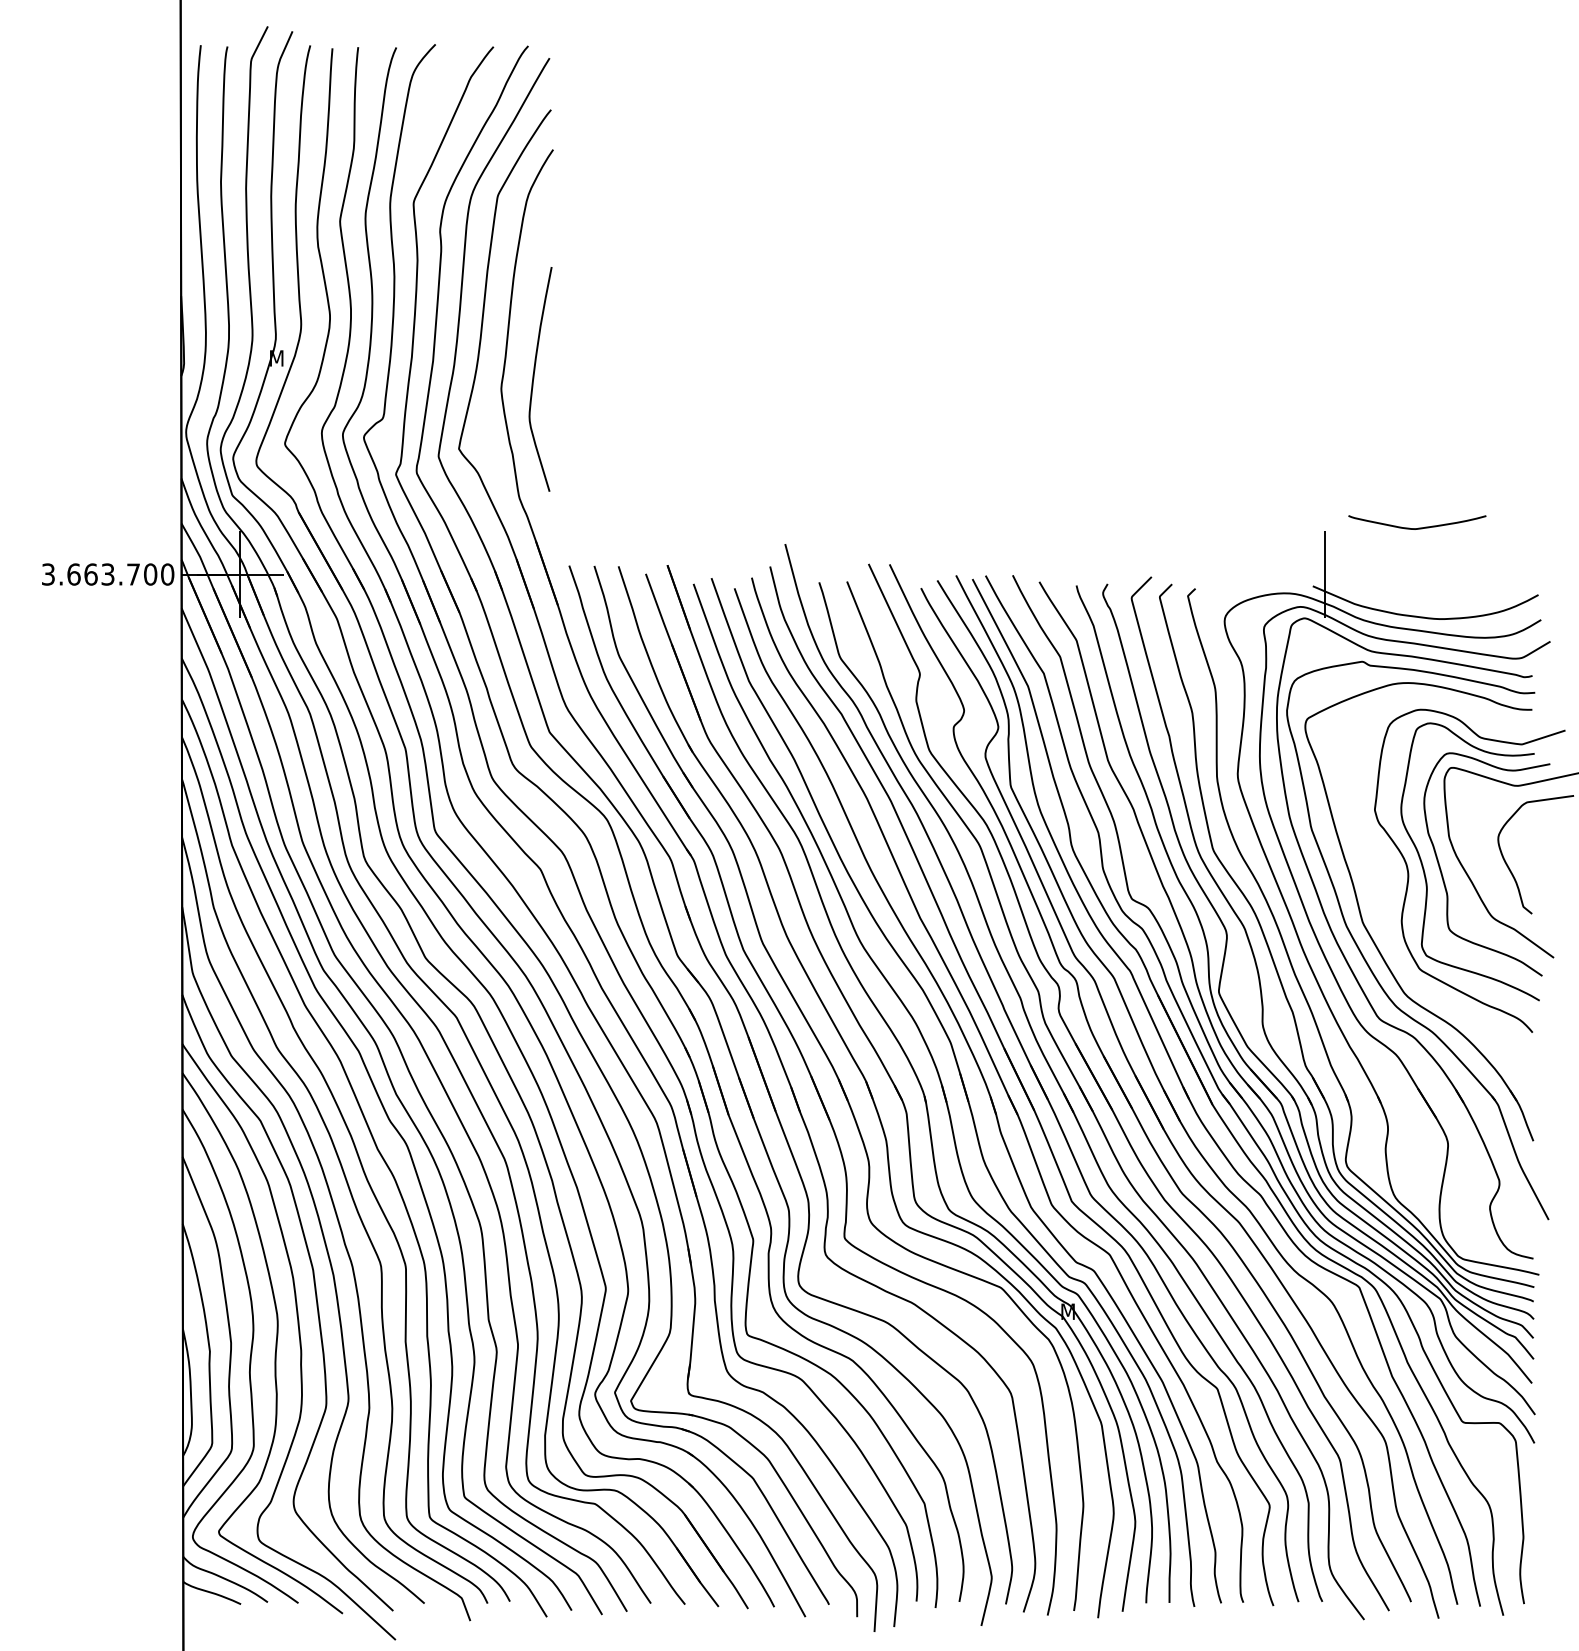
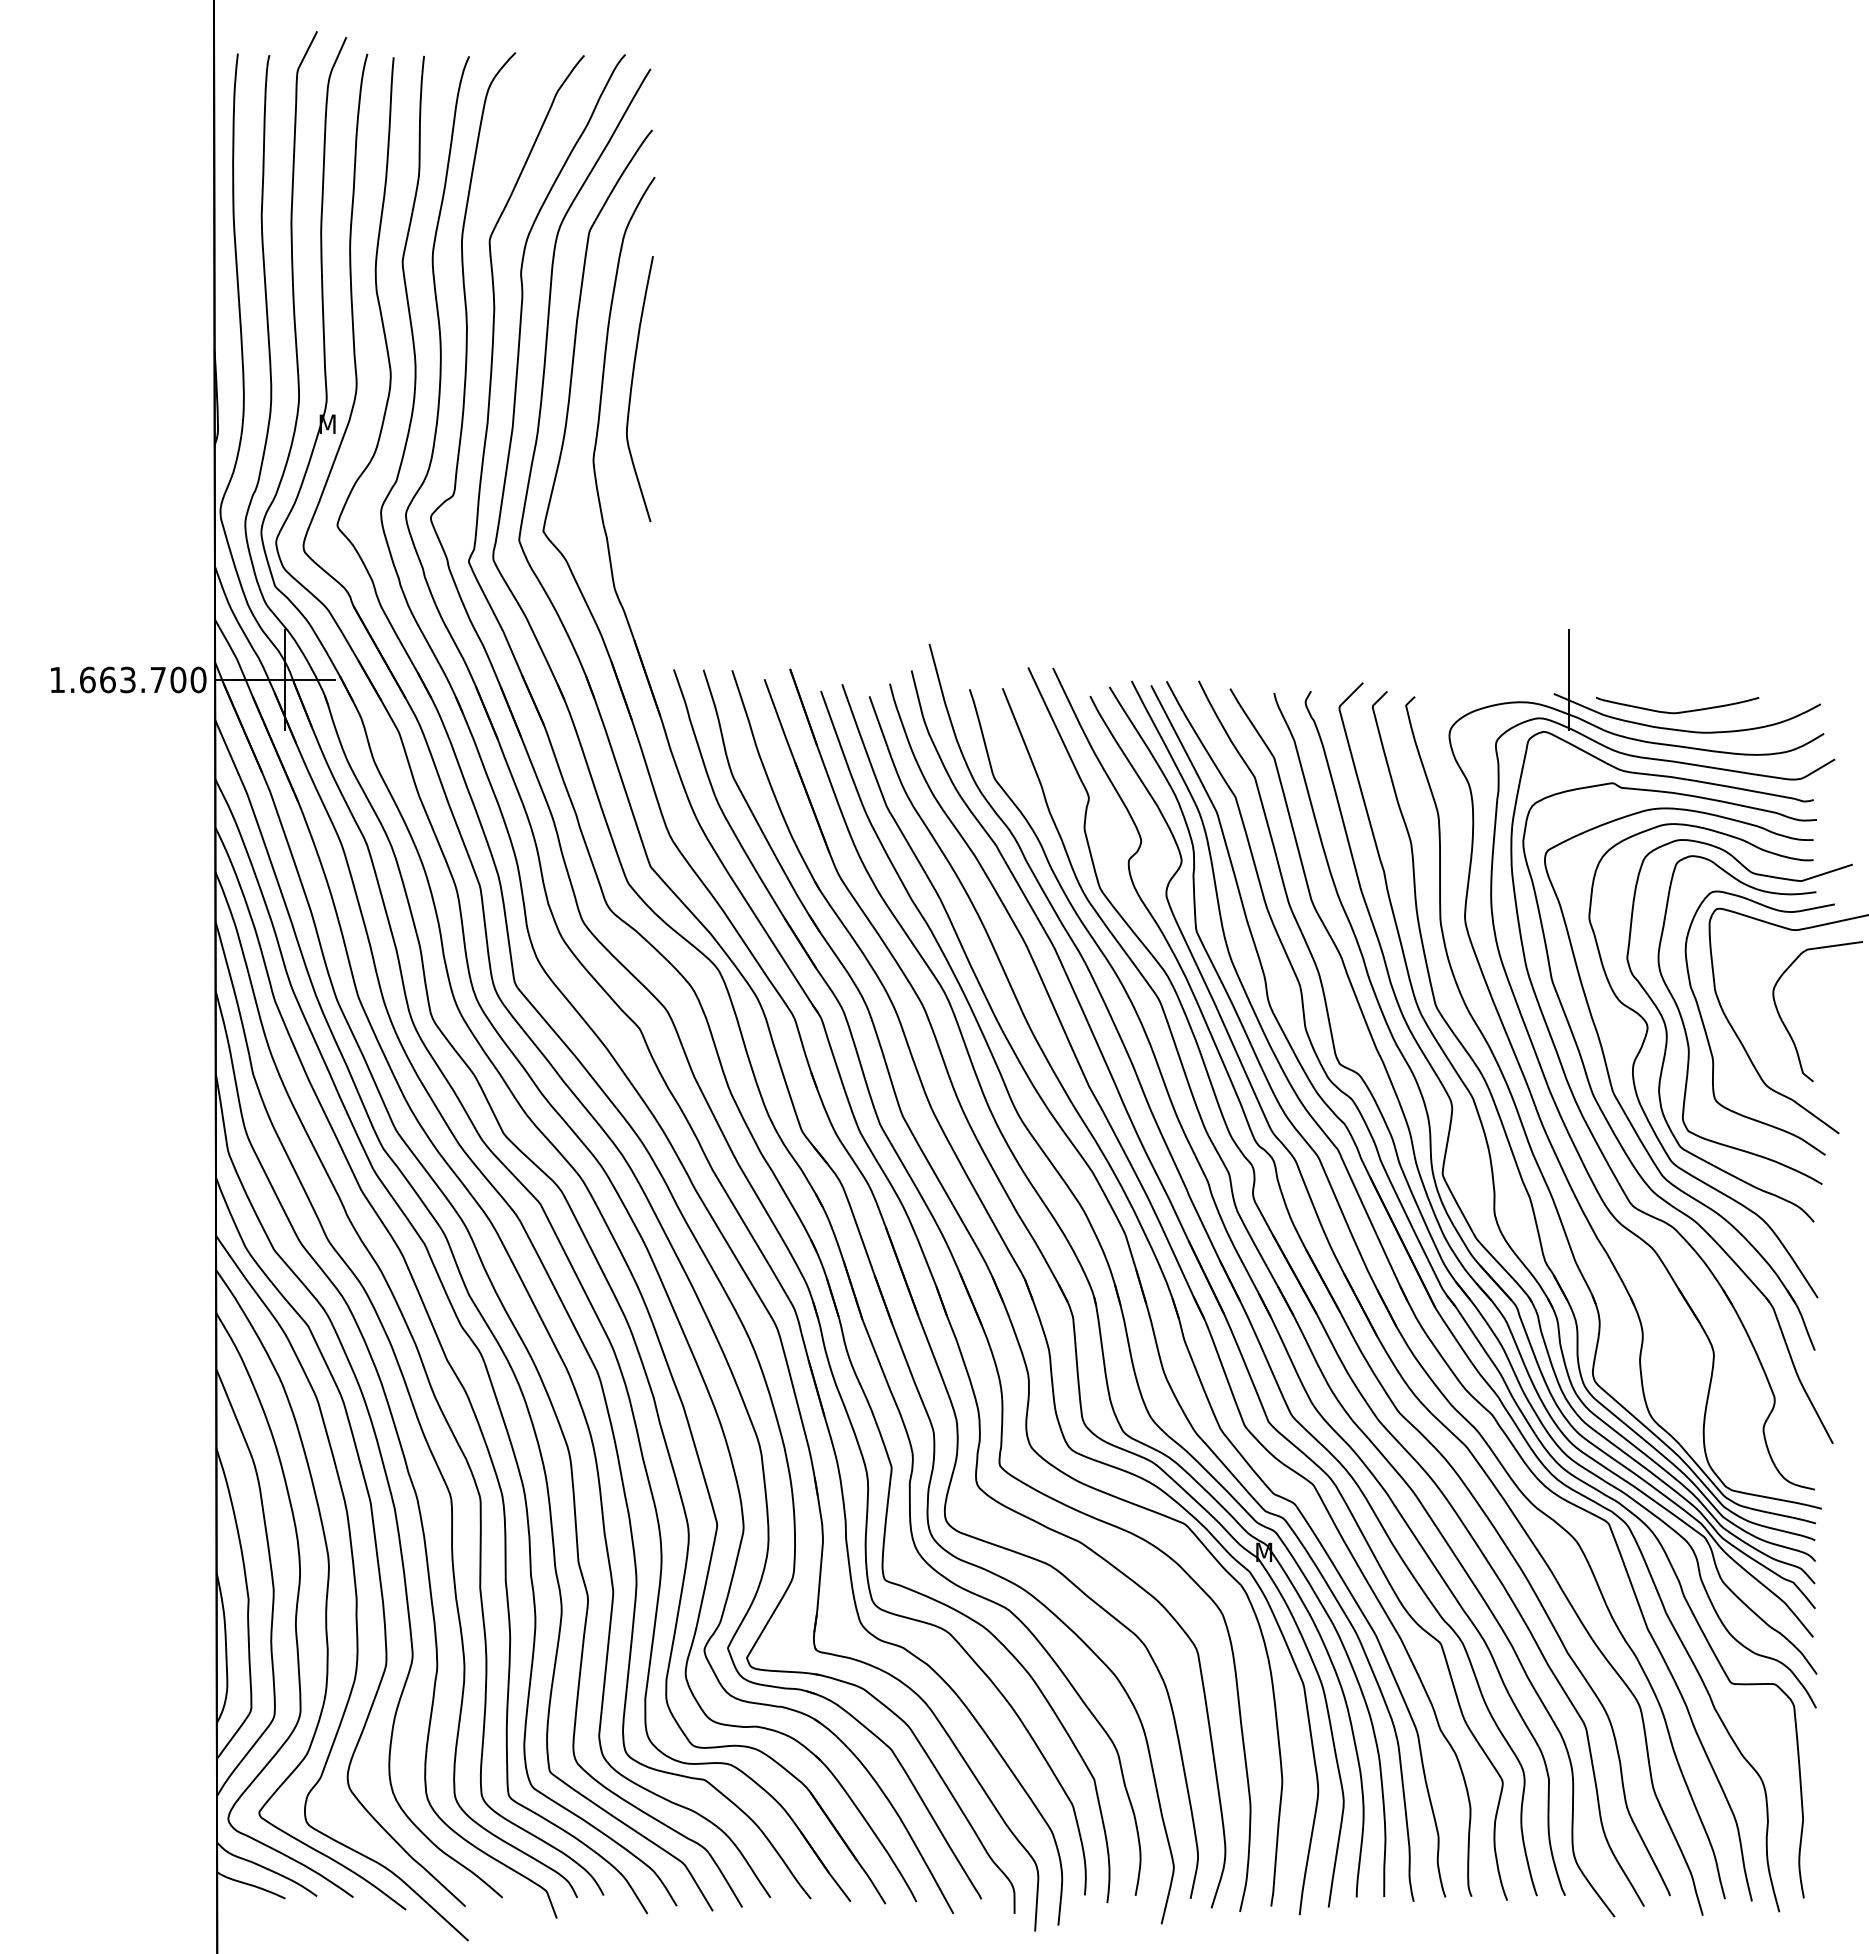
curve: (534, 378) -> (632, 388), moved
curve: (1419, 527) -> (1679, 711), moved
text: (47, 574) -> (56, 679), 3.663.700 -> 1.663.700
curve: (1390, 879) -> (1645, 1040), added

